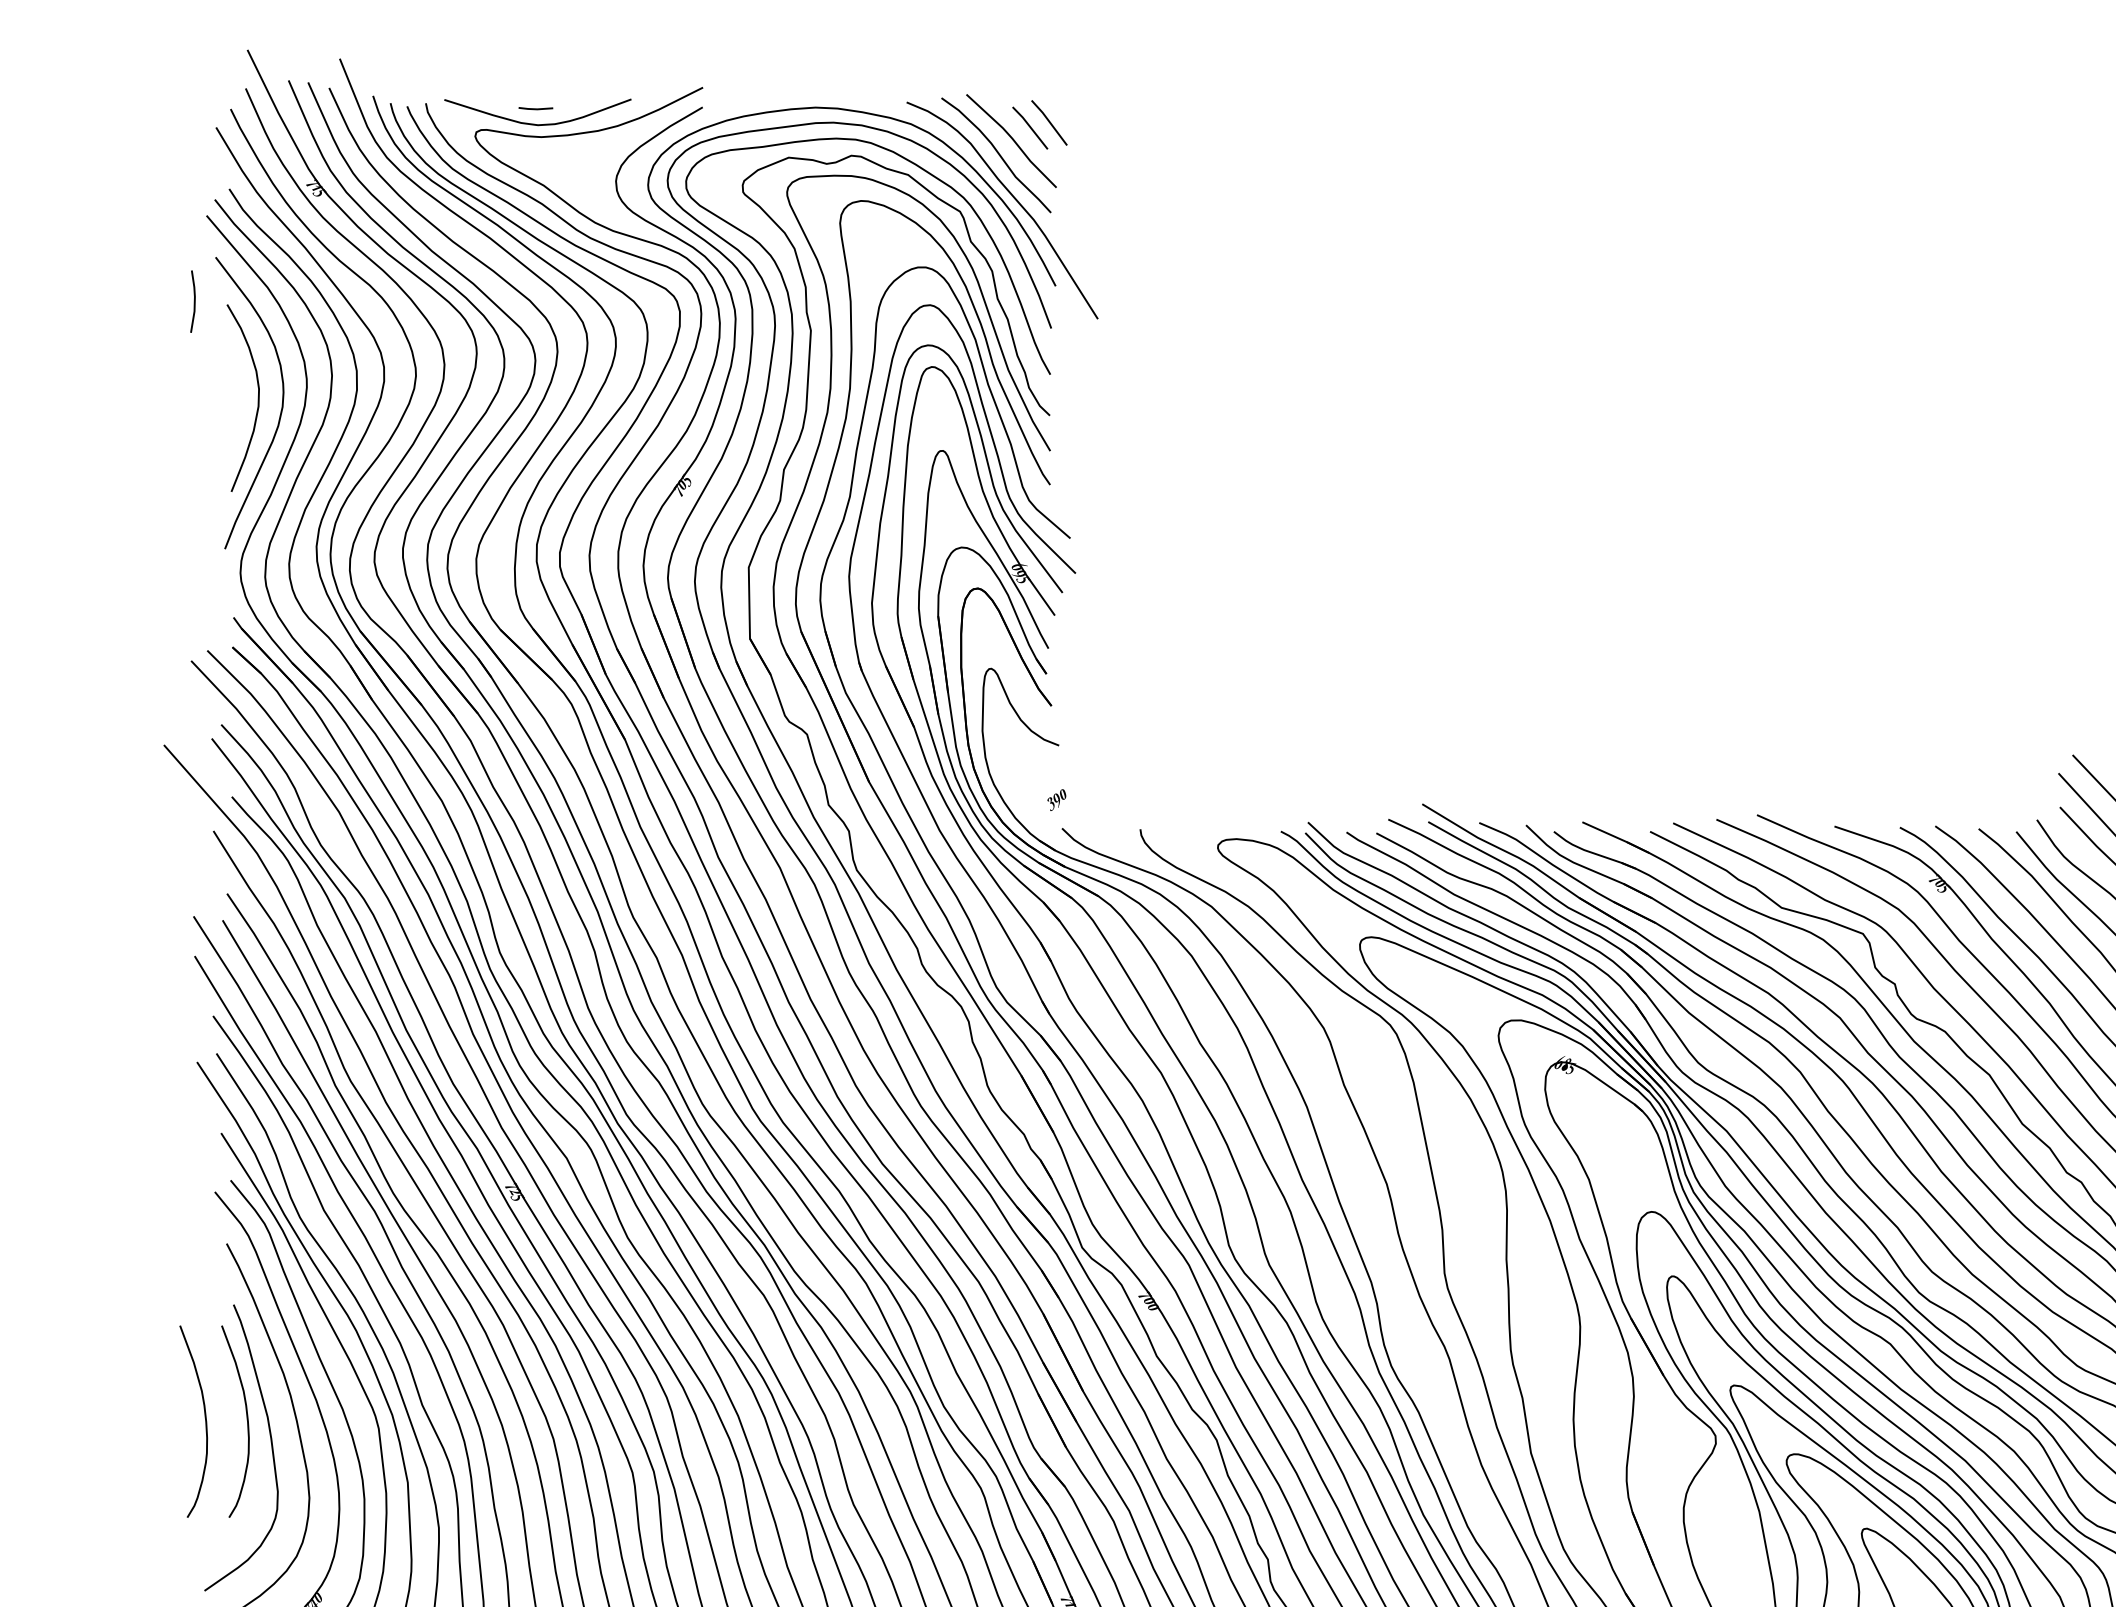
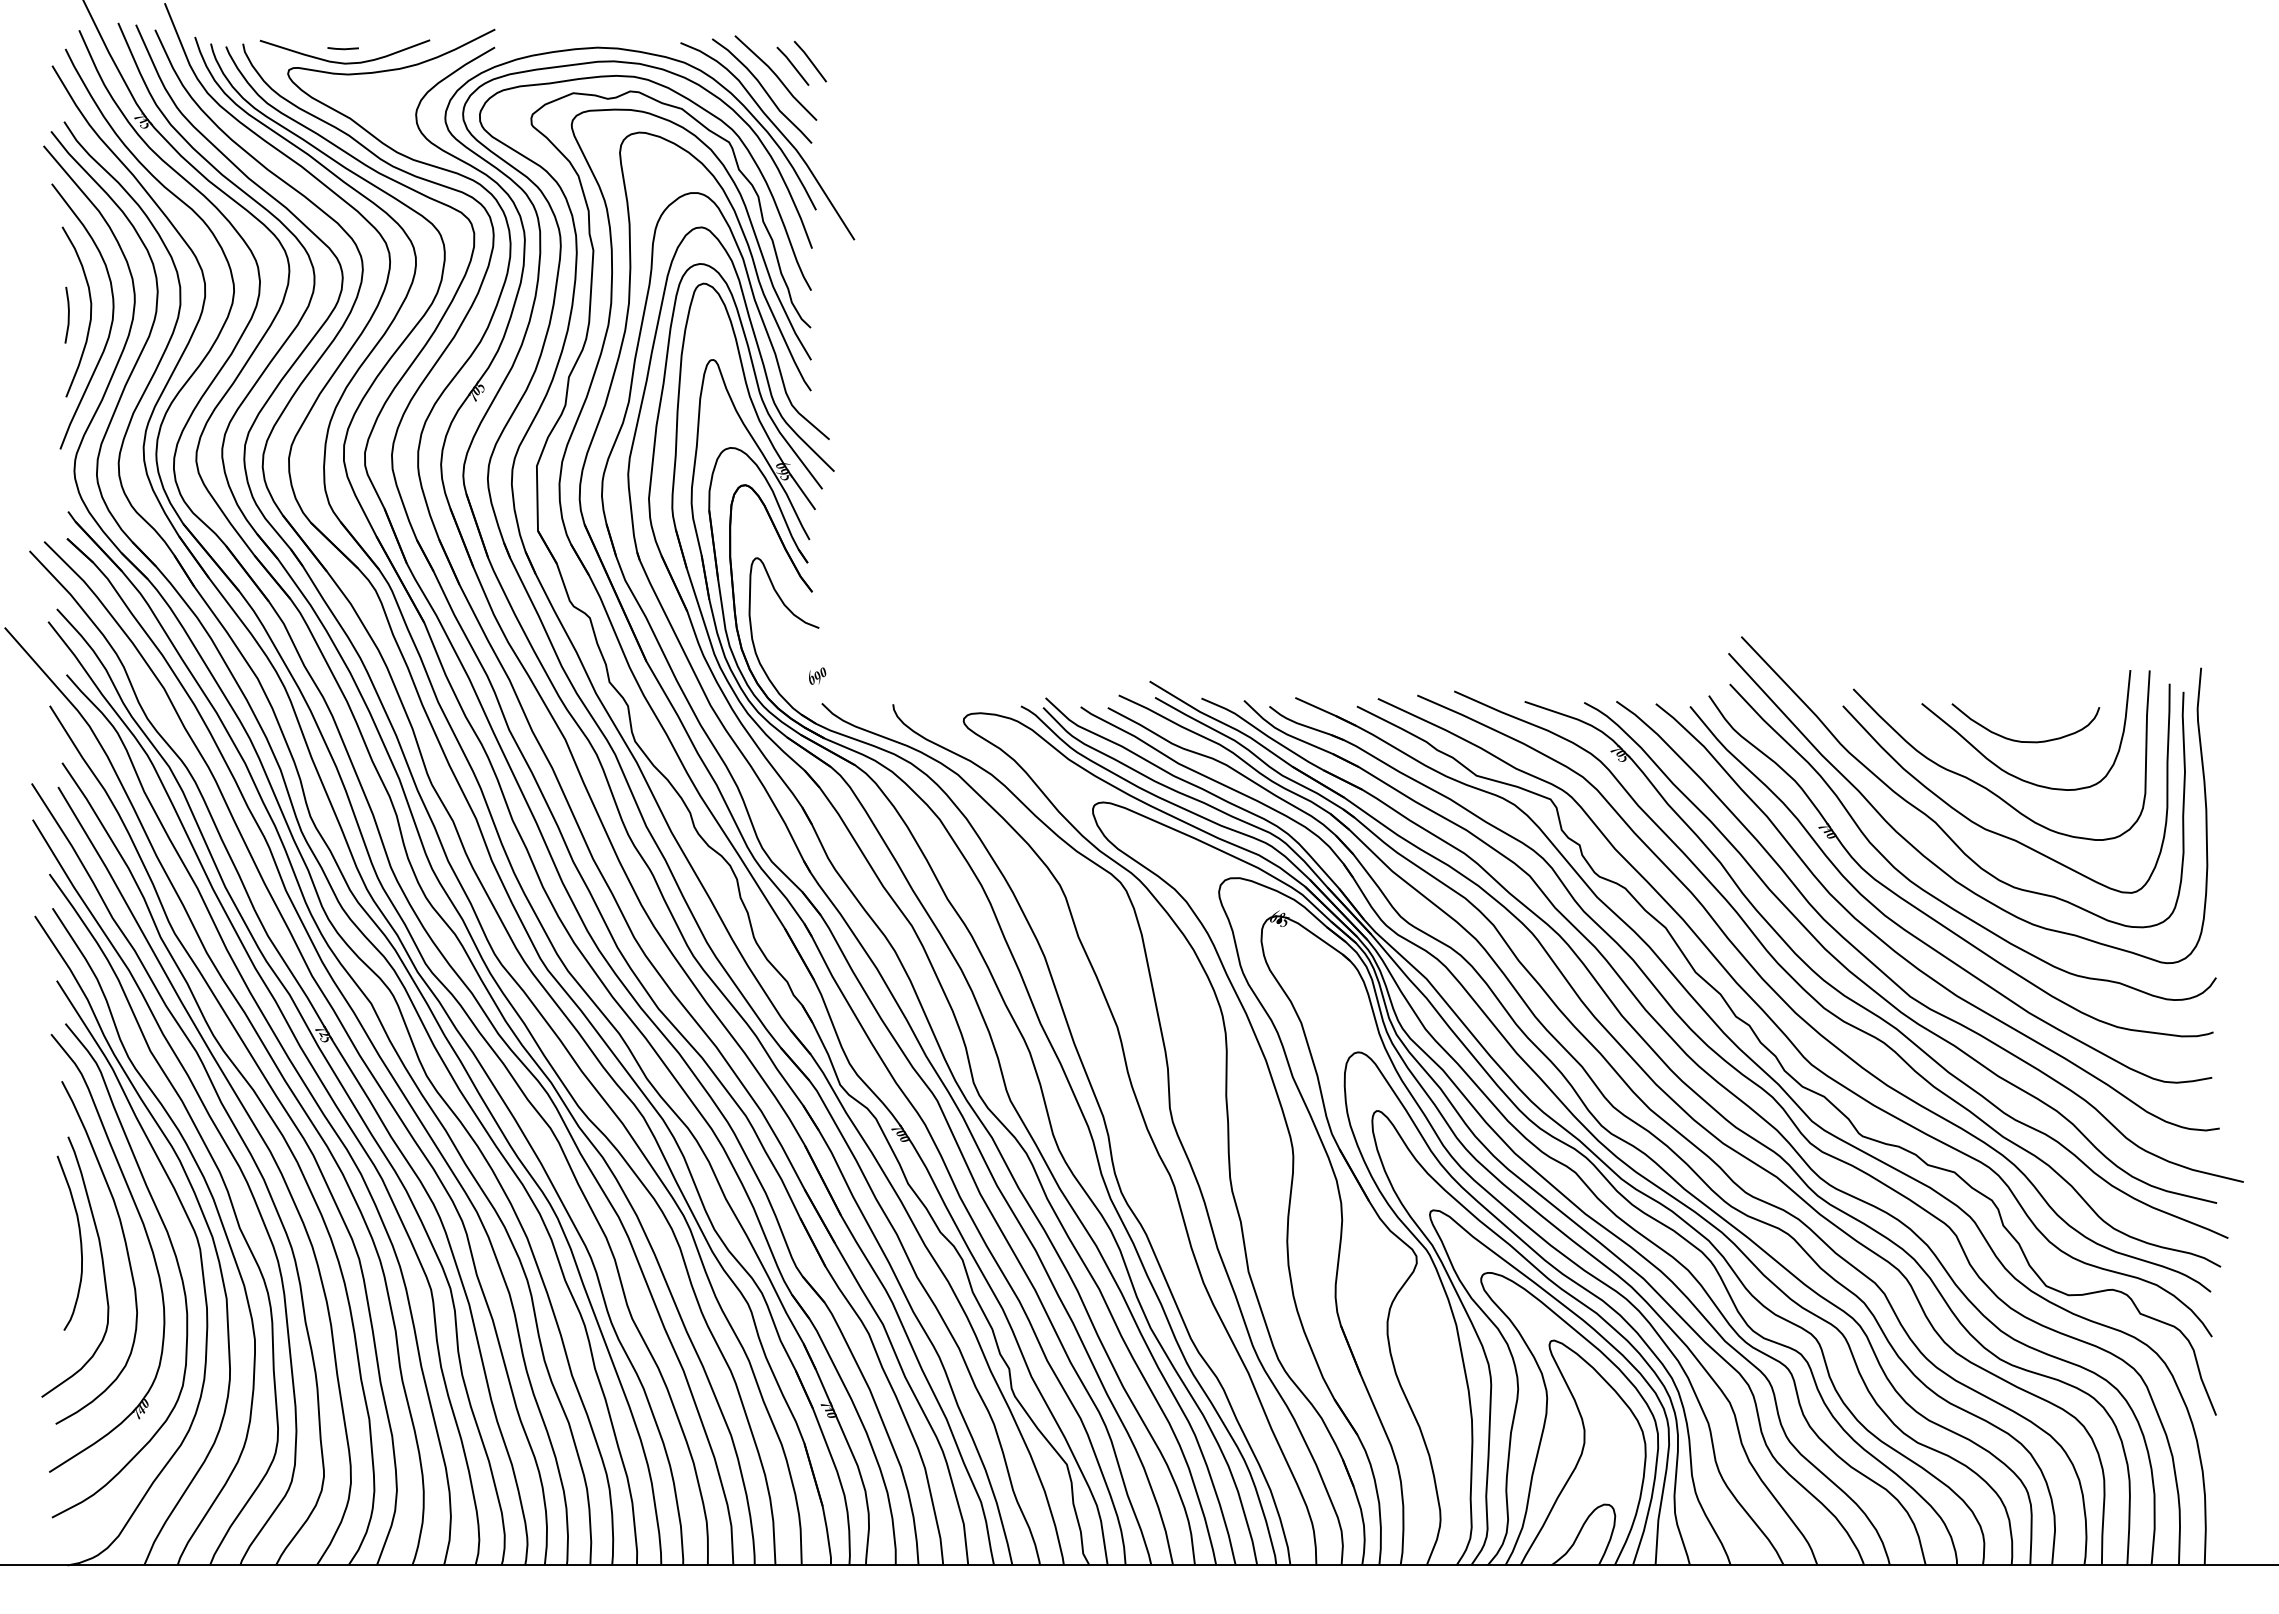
line: (193, 301) -> (67, 315), moved
text: (1057, 799) -> (817, 677), 390 -> 690
curve: (204, 1417) -> (41, 1239), removed

